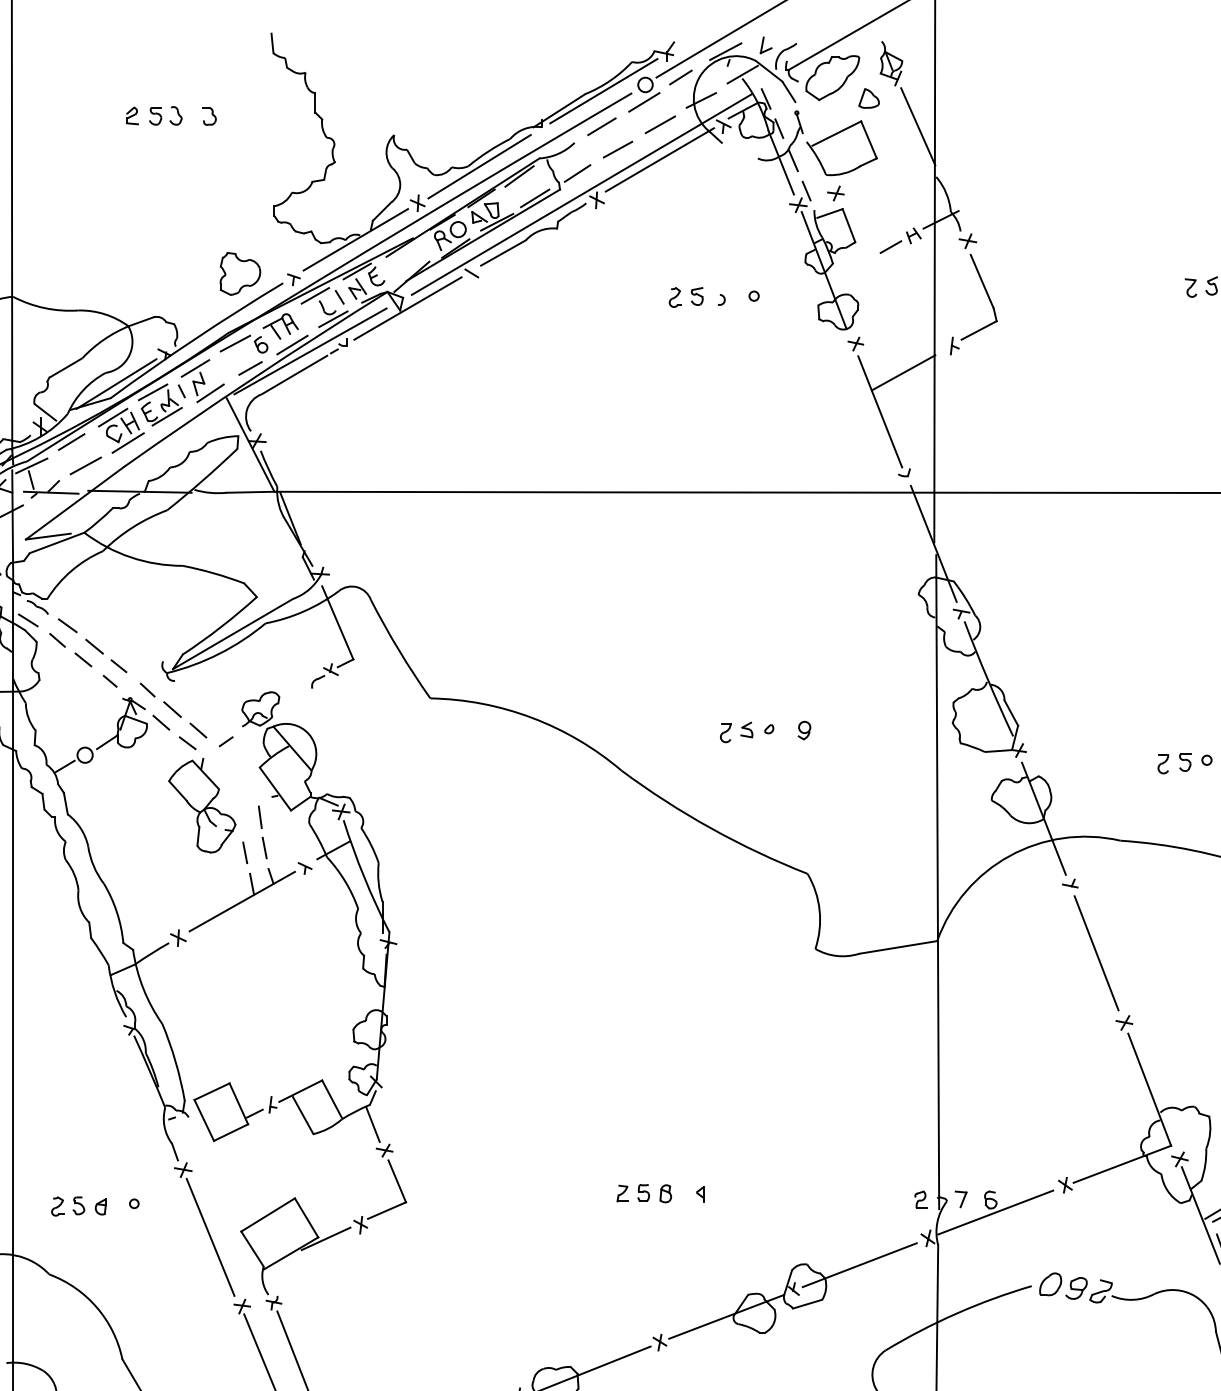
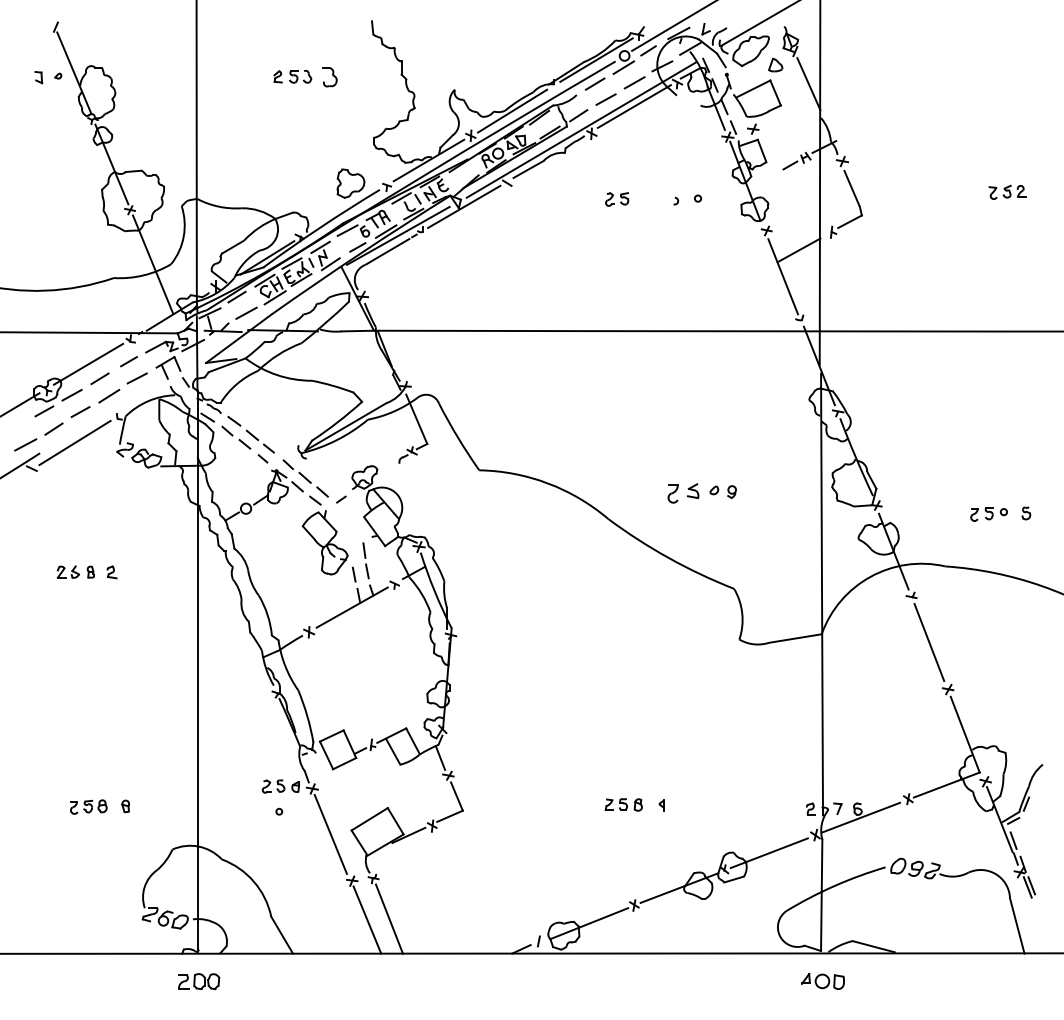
part: (210, 115) -> (330, 76), size x1.6
part: (686, 297) -> (617, 199), moved
part: (745, 731) -> (692, 492), size x1.4
part: (78, 1206) -> (280, 786), moved

